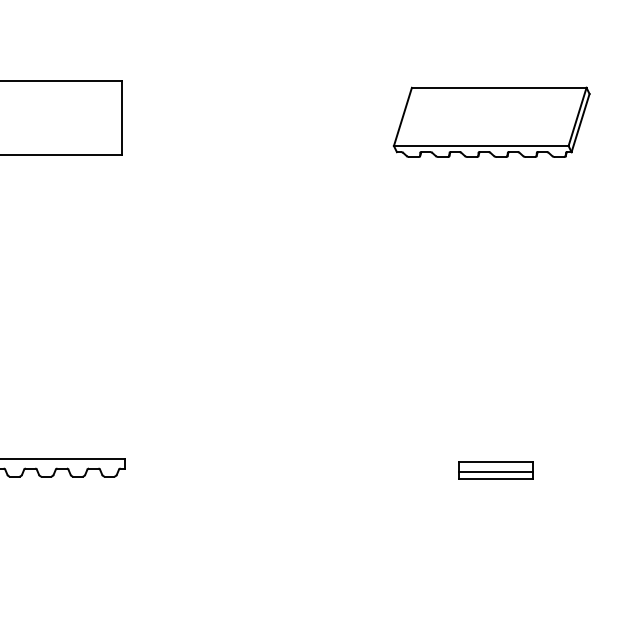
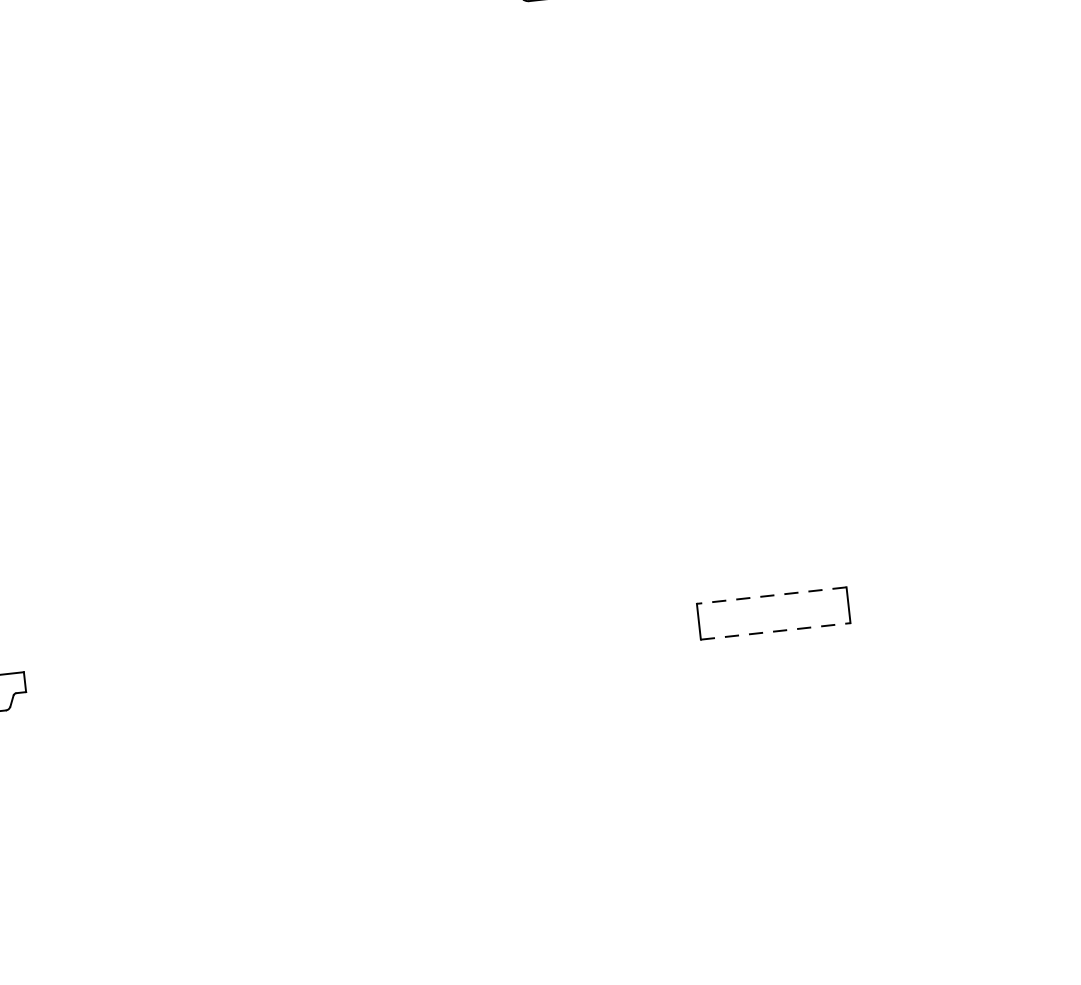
line: (495, 461) -> (770, 595), solid -> dashed
line: (496, 471) -> (774, 615), removed
line: (496, 479) -> (776, 631), solid -> dashed

